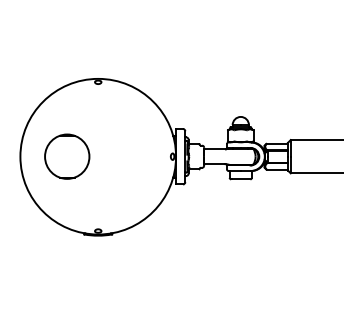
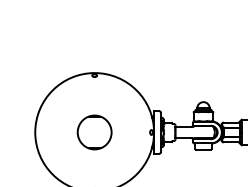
circle: (67, 156) -> (94, 132), moved

